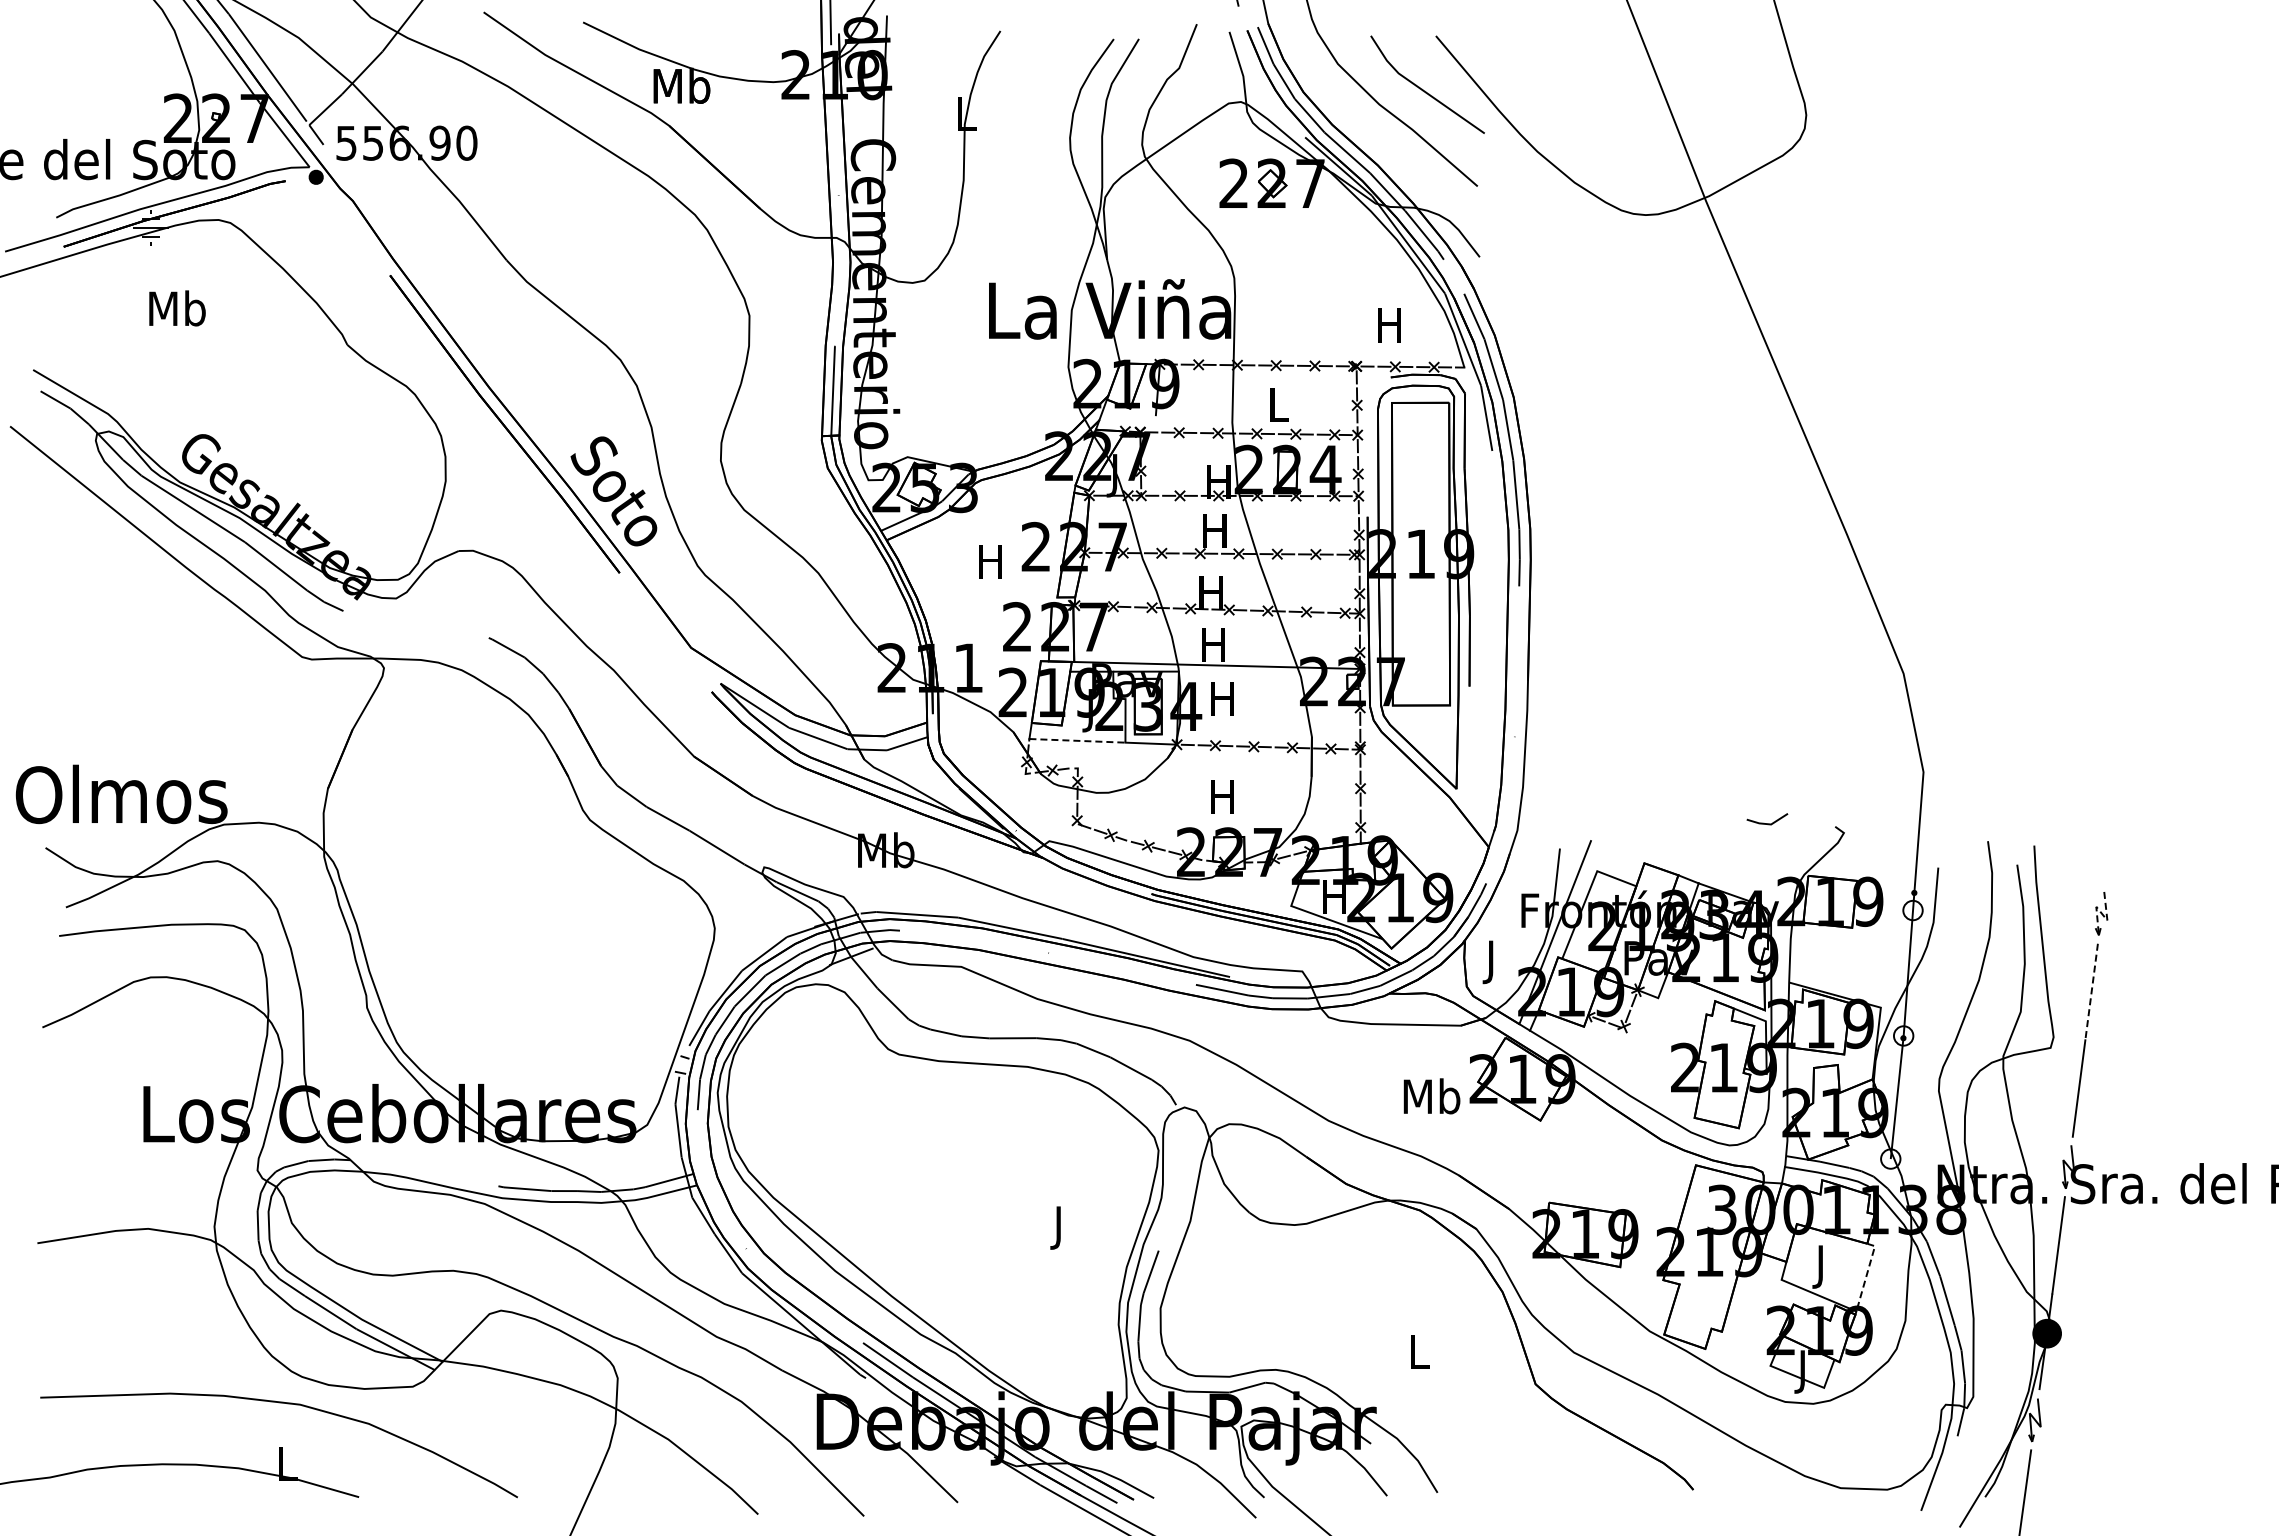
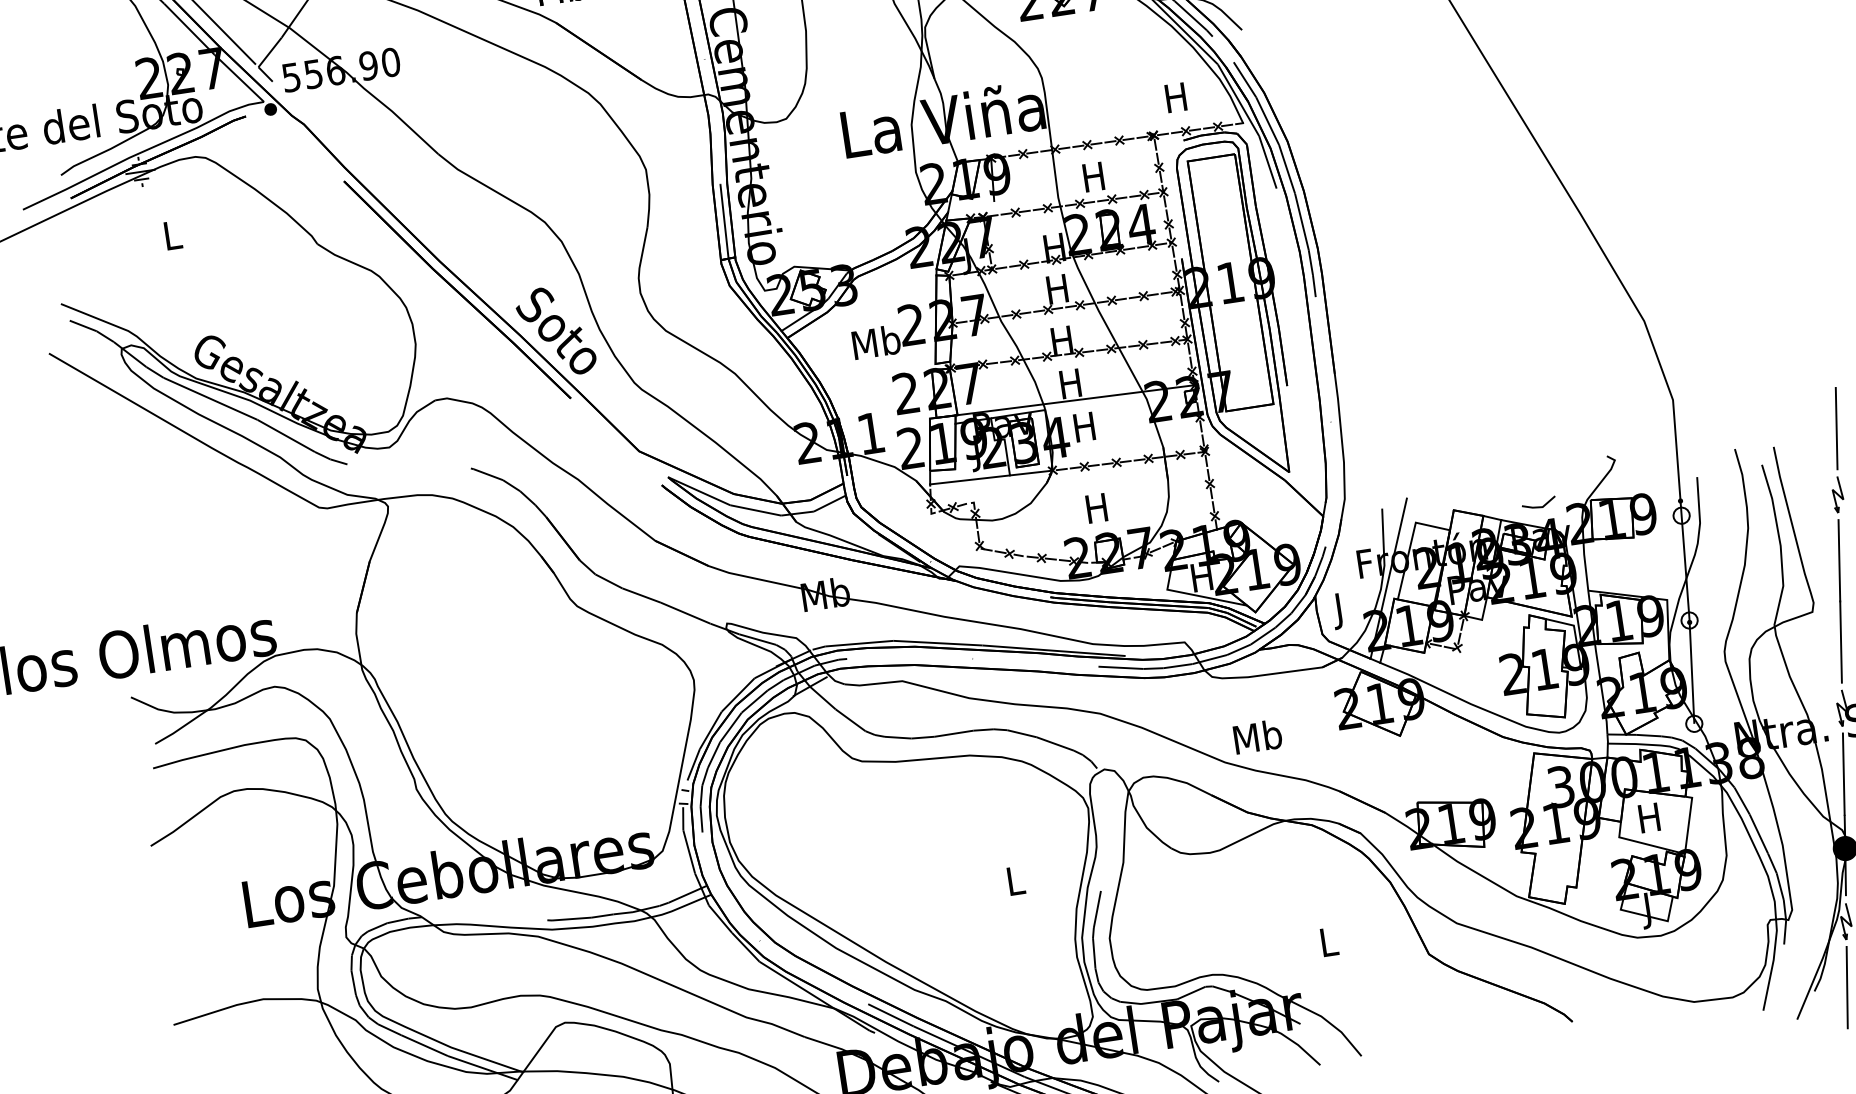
text: (177, 308) -> (172, 235), Mb -> L
text: (1277, 404) -> (1093, 177), L -> H
text: (991, 561) -> (876, 342), H -> Mb
line: (1077, 740) -> (970, 479), dashed -> solid
line: (1767, 823) -> (1539, 506), moved
line: (2111, 834) -> (1836, 428), added
line: (2101, 913) -> (1837, 494), dashed -> solid
line: (2091, 992) -> (1839, 561), dashed -> solid
text: (1431, 1096) -> (1257, 737), moved
text: (1059, 1227) -> (1016, 884), J -> L
text: (1820, 1266) -> (1649, 821), J -> H
line: (1867, 1274) -> (1689, 822), dashed -> solid

